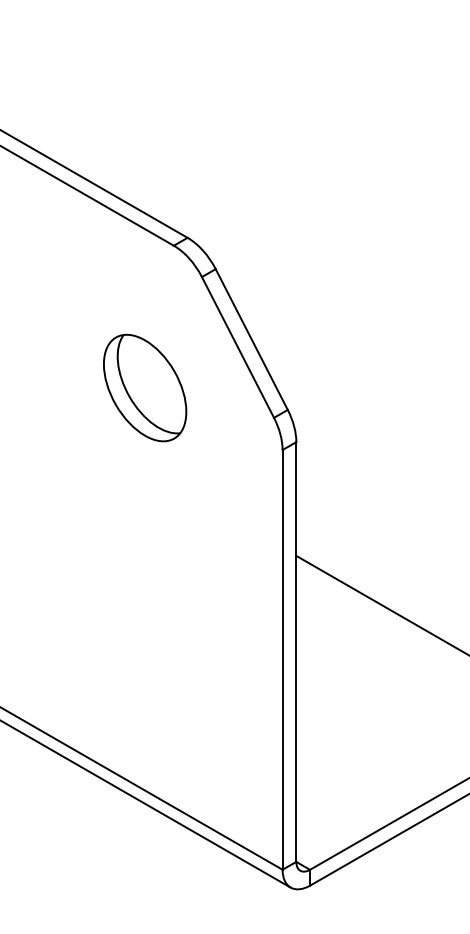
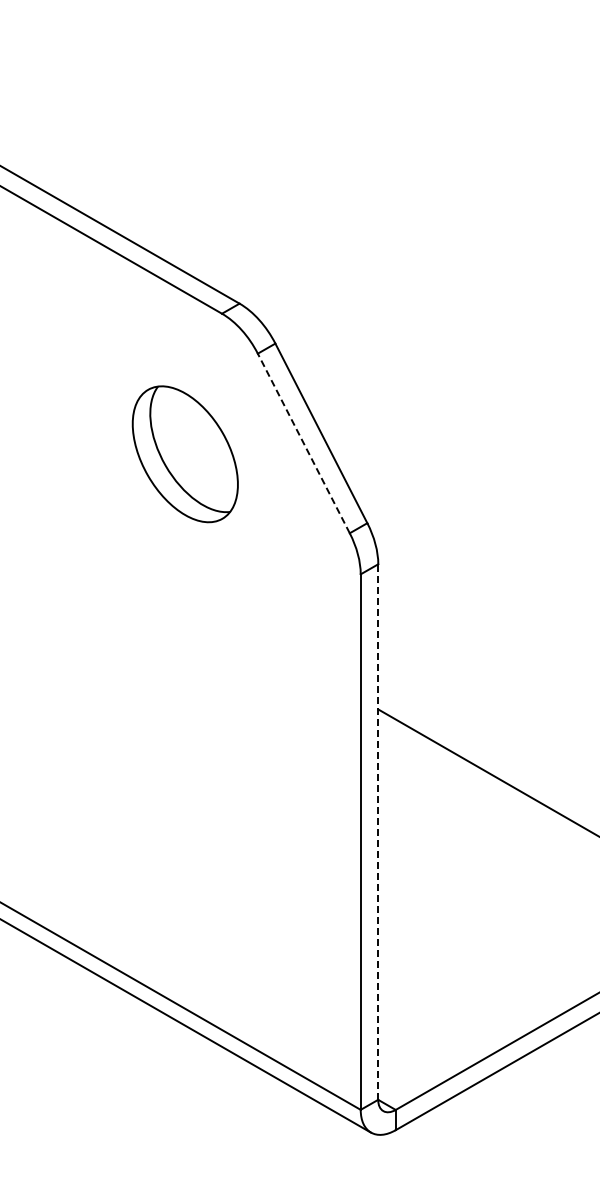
line: (237, 347) -> (303, 443), solid -> dashed
part: (144, 388) -> (184, 454), moved
line: (296, 652) -> (378, 832), solid -> dashed

